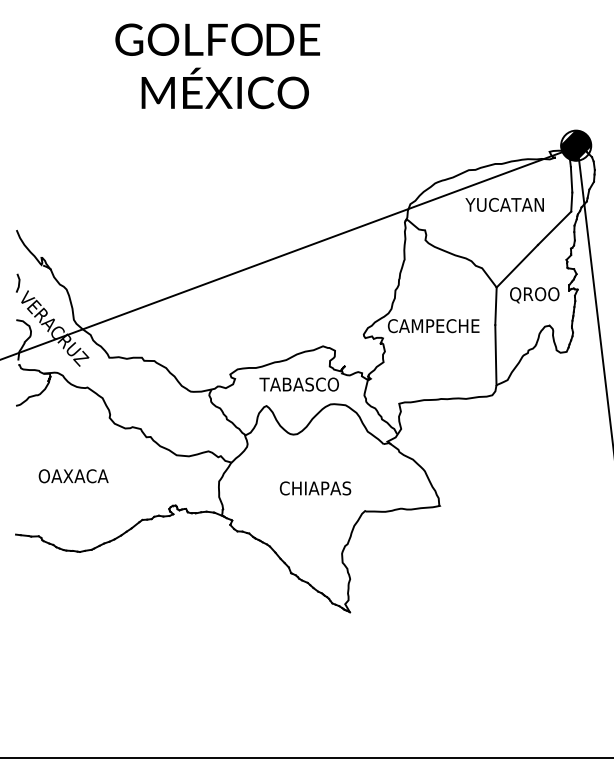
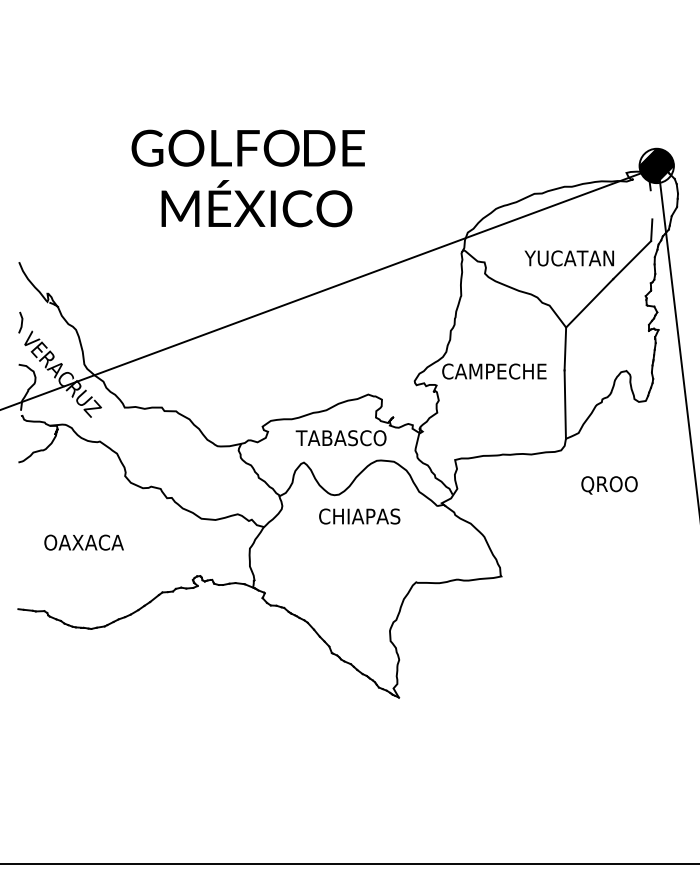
text: (217, 66) -> (247, 178), moved
line: (571, 179) -> (651, 204), removed
text: (503, 204) -> (568, 258), moved
text: (534, 295) -> (609, 485), moved
text: (315, 488) -> (359, 516), moved

